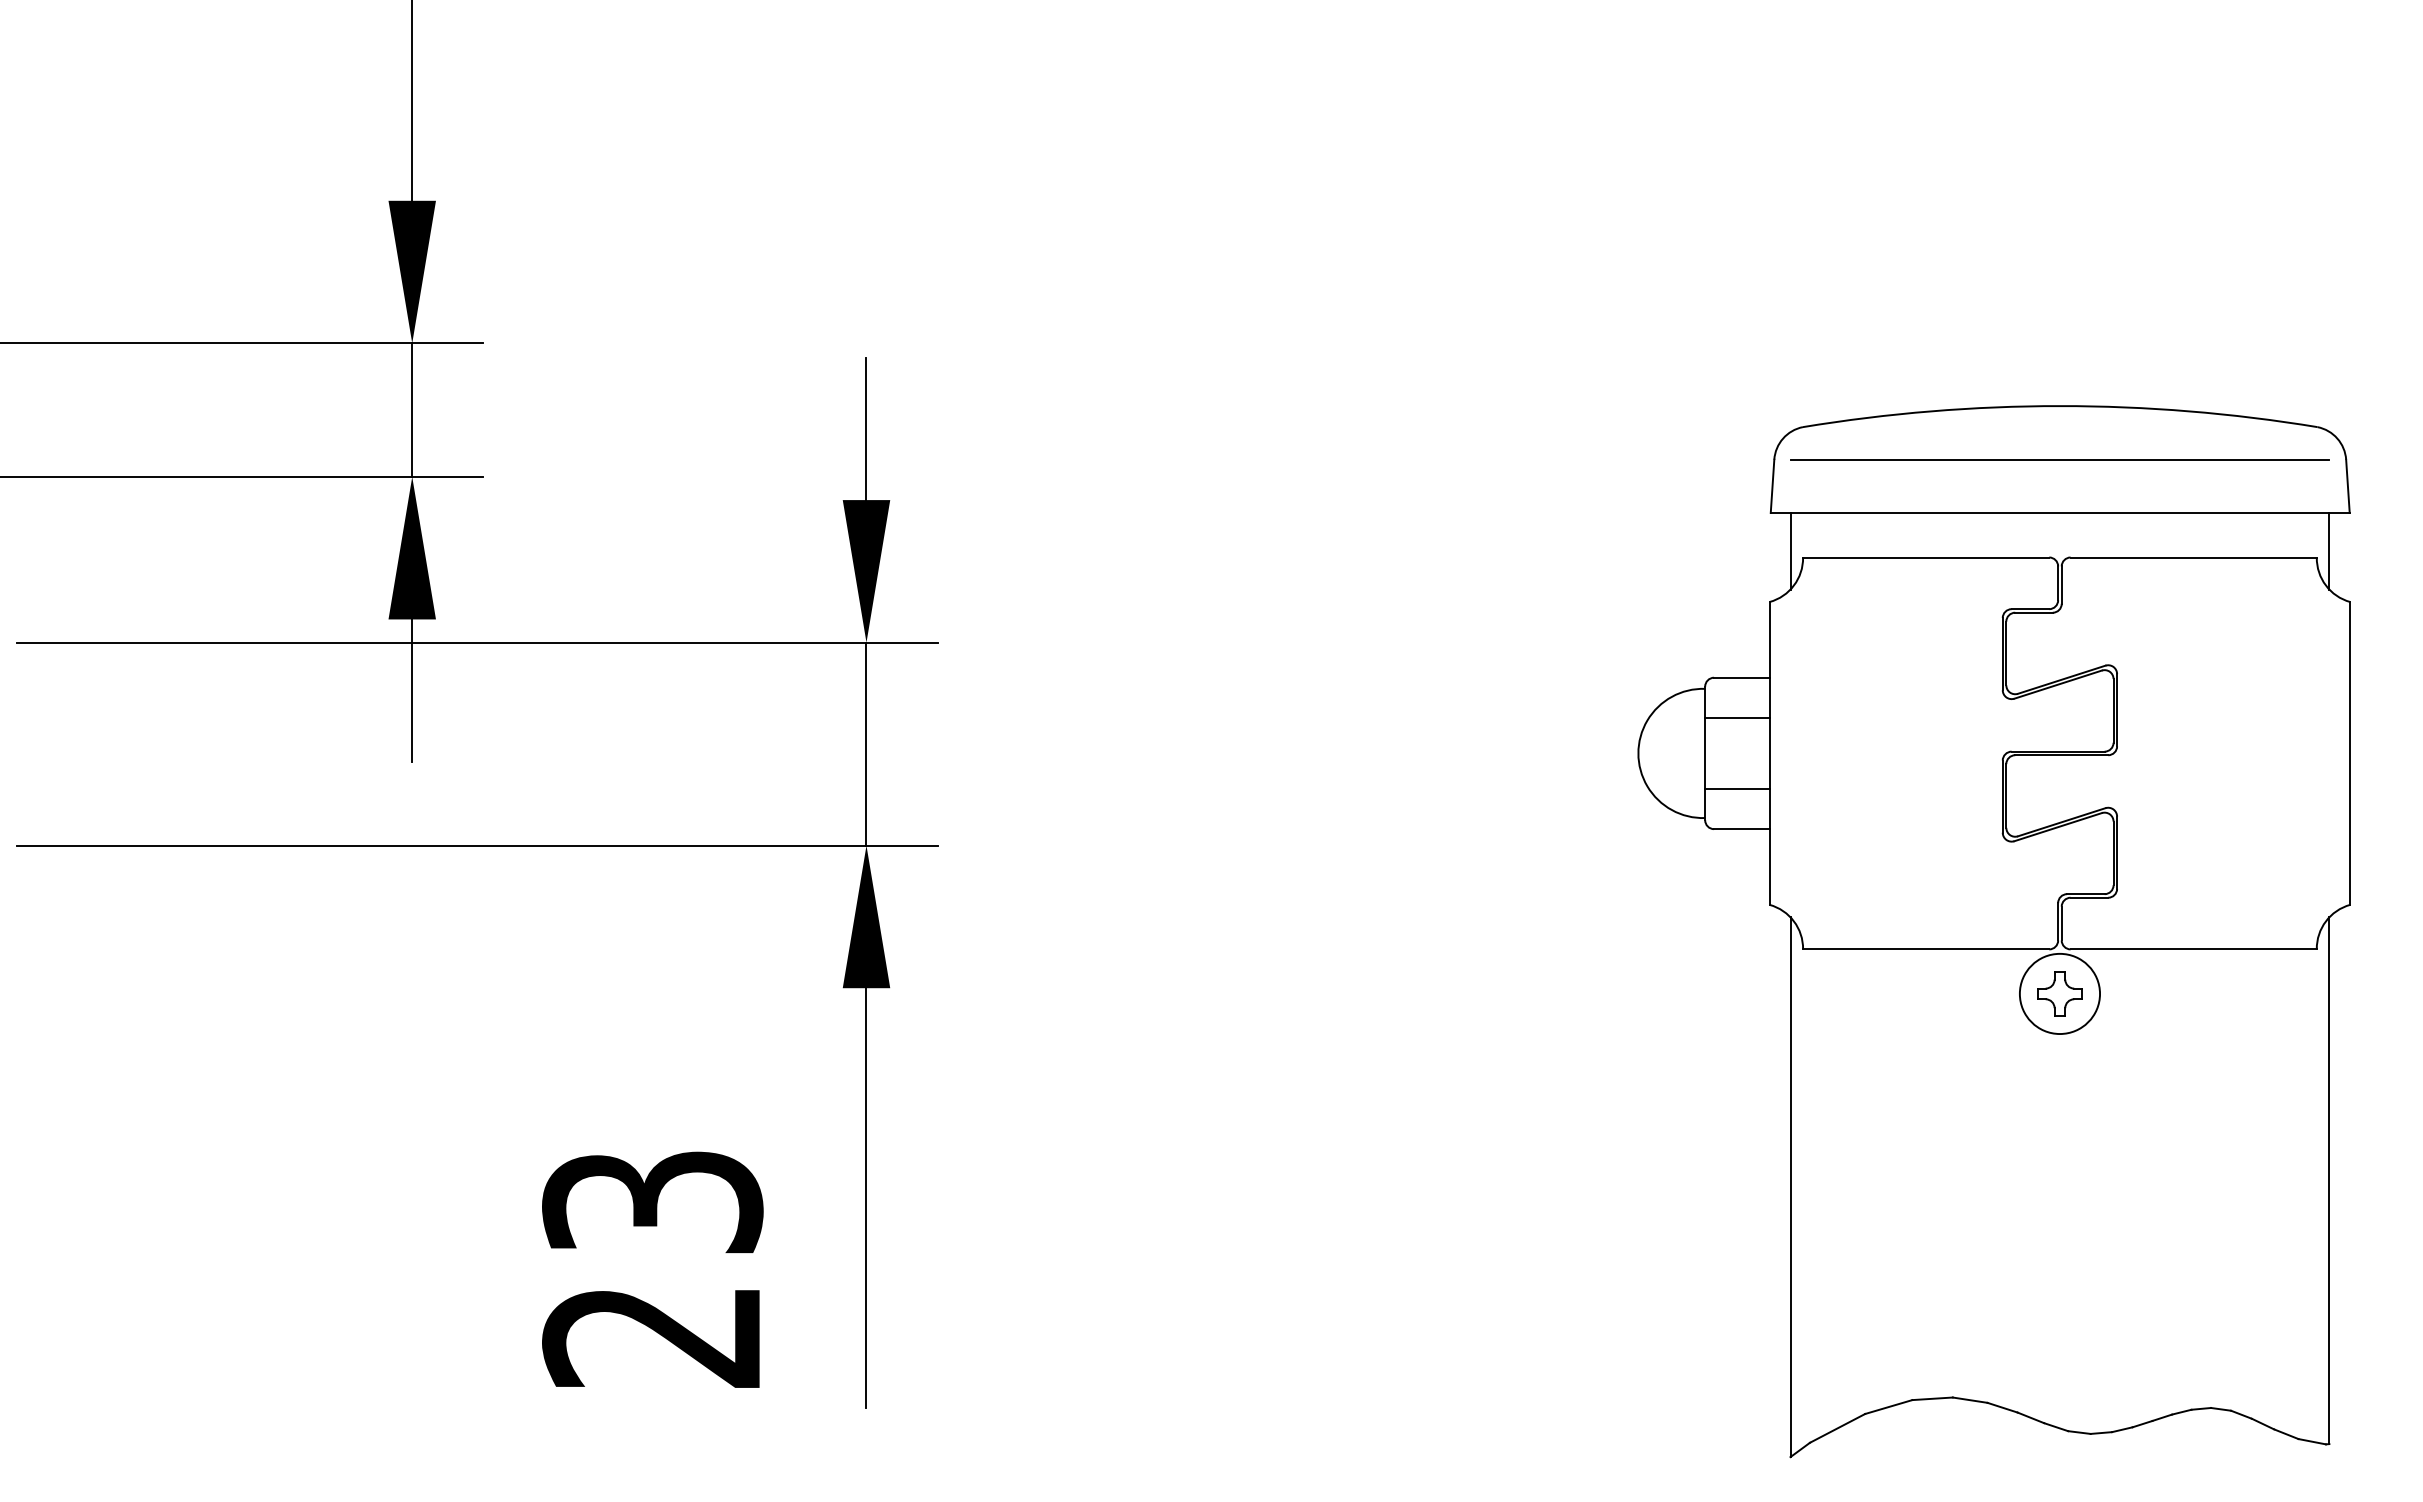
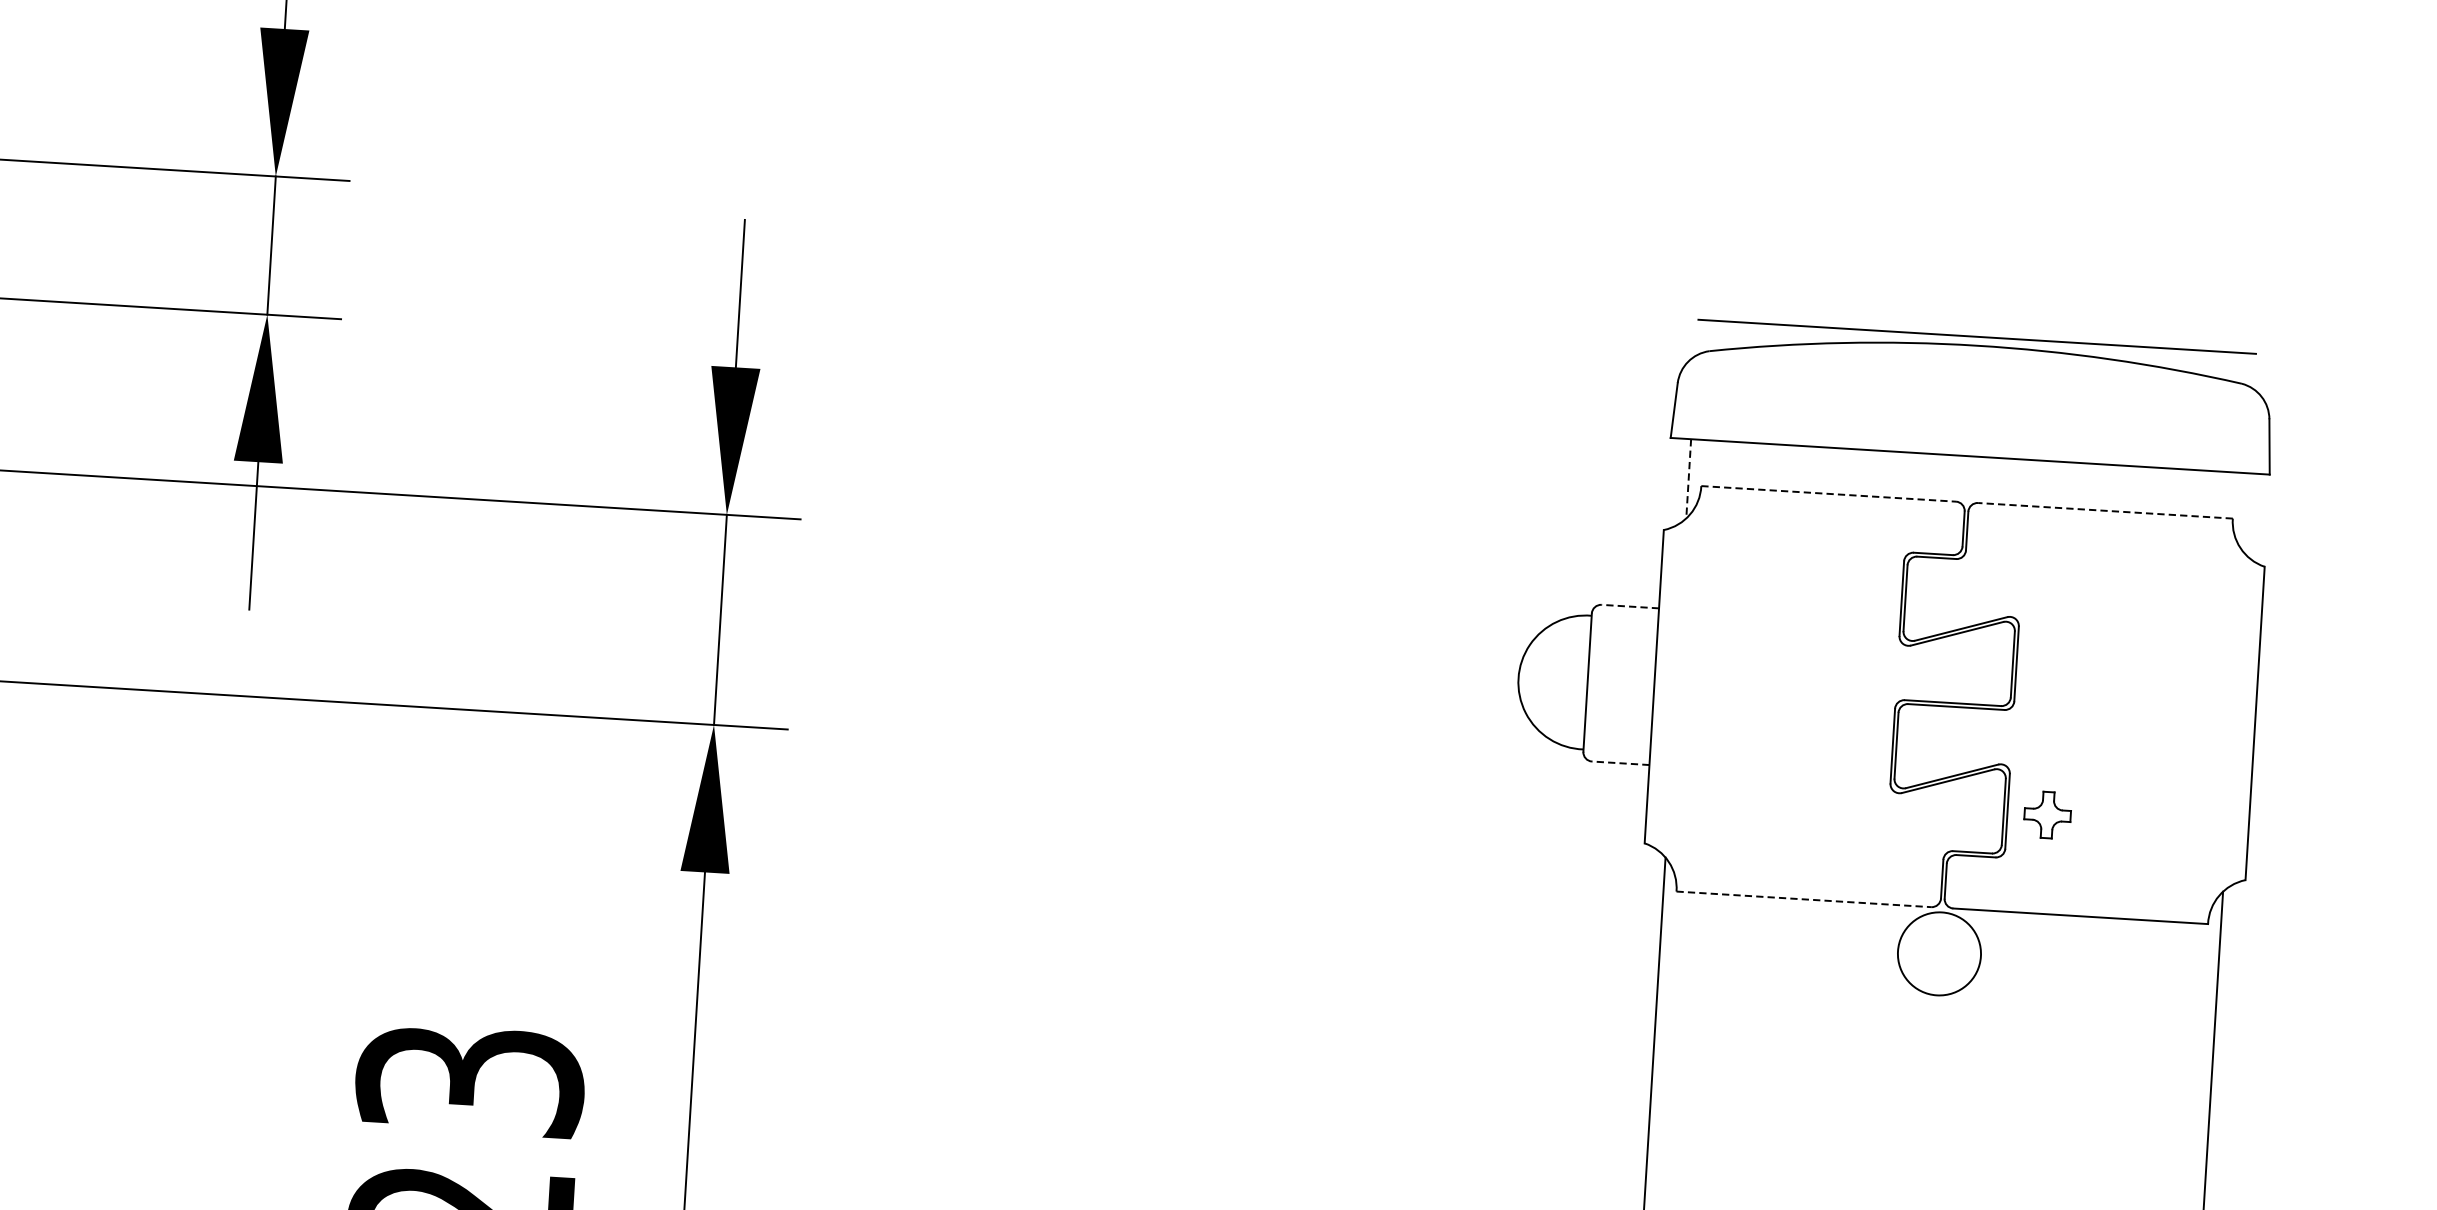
line: (2059, 459) -> (1976, 336), moved
line: (2329, 550) -> (2246, 512), removed
line: (1790, 551) -> (1688, 479), solid -> dashed
line: (1926, 557) -> (1829, 493), solid -> dashed
line: (2193, 557) -> (2105, 510), solid -> dashed
line: (1741, 677) -> (1630, 606), solid -> dashed
line: (1737, 717) -> (1623, 647), removed
line: (1737, 789) -> (1618, 721), removed
line: (1741, 829) -> (1620, 763), solid -> dashed
line: (1926, 949) -> (1804, 899), solid -> dashed
part: (2059, 993) -> (2047, 814), moved

